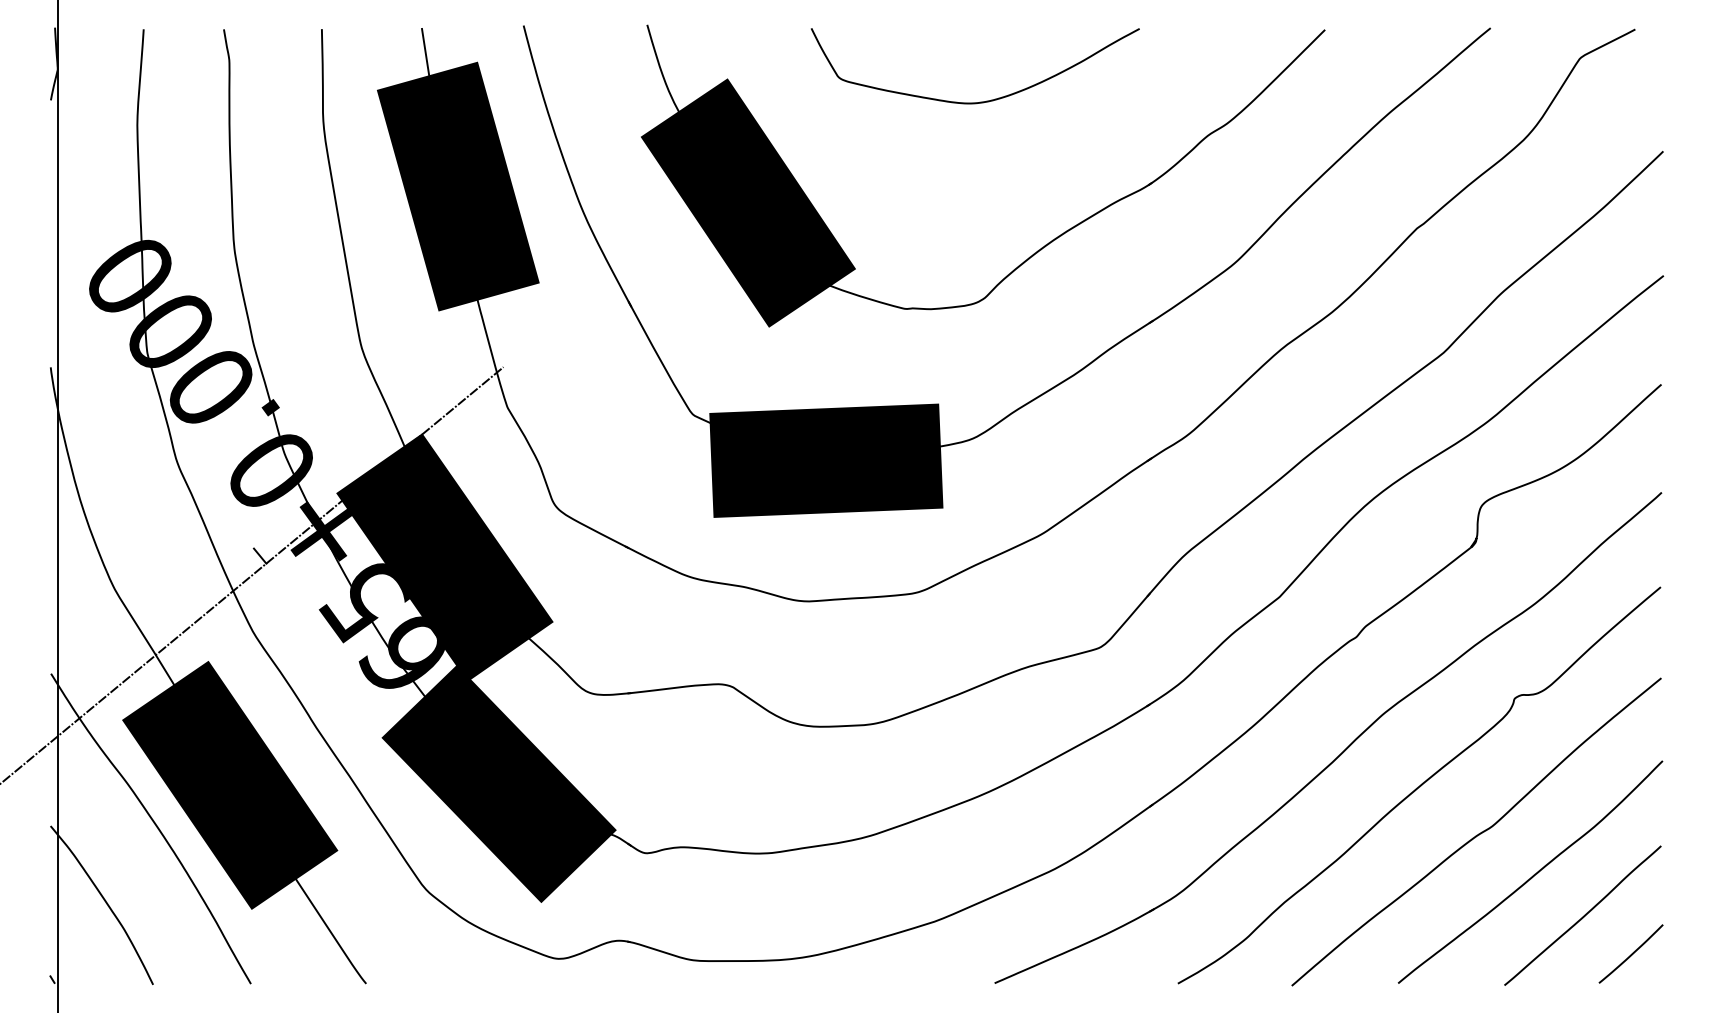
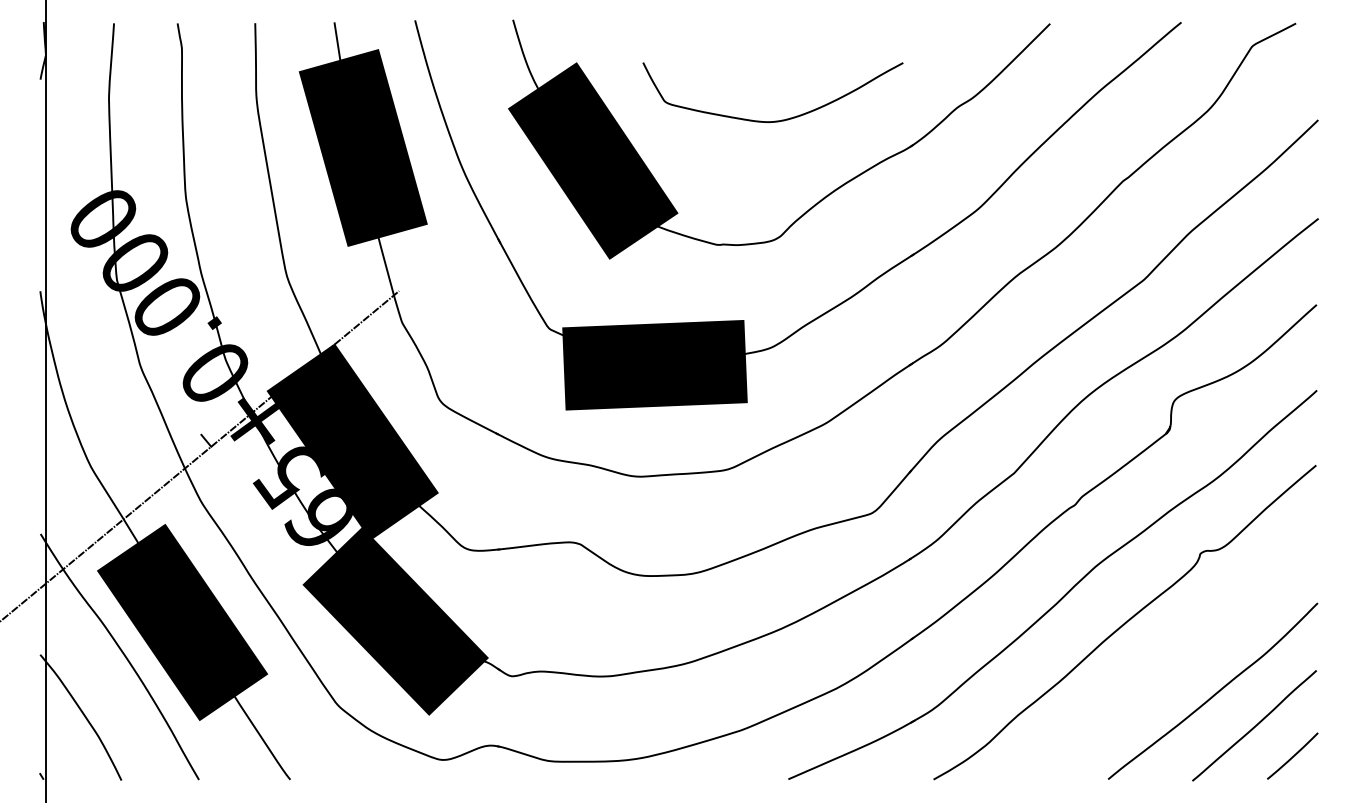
curve: (978, 101) -> (775, 120), moved
curve: (1478, 833) -> (1171, 660), removed

